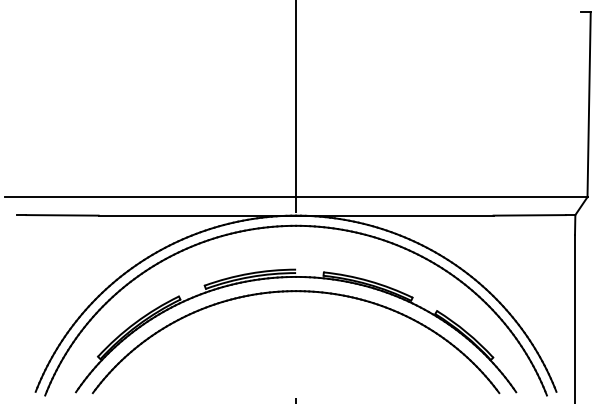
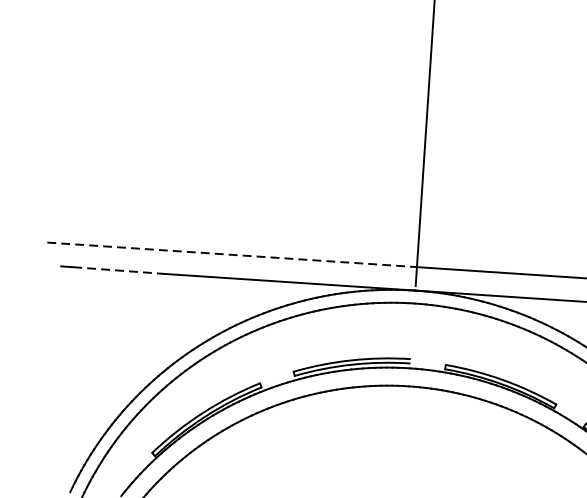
line: (150, 197) -> (232, 255), solid -> dashed
line: (62, 215) -> (119, 270), solid -> dashed

